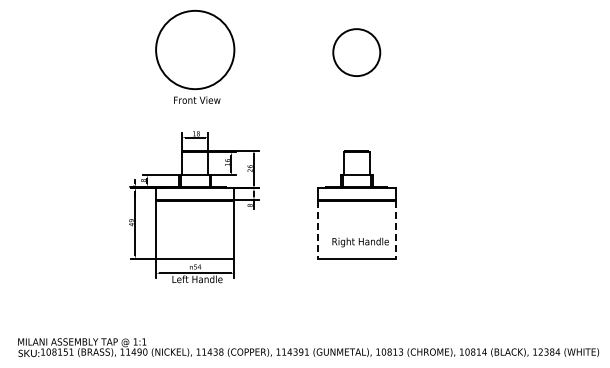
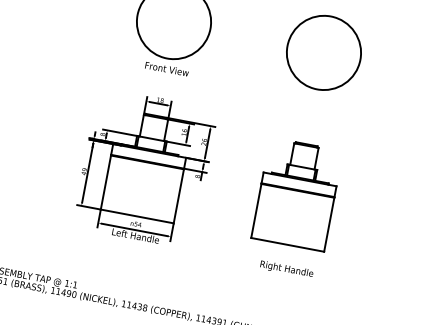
circle: (356, 52) -> (323, 52), size x1.67
line: (317, 229) -> (256, 210), dashed -> solid
line: (395, 229) -> (328, 224), dashed -> solid
text: (360, 242) -> (286, 269), moved

